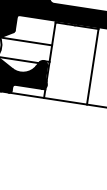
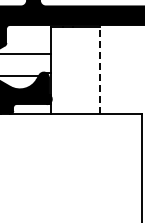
line: (93, 65) -> (100, 69), solid -> dashed

